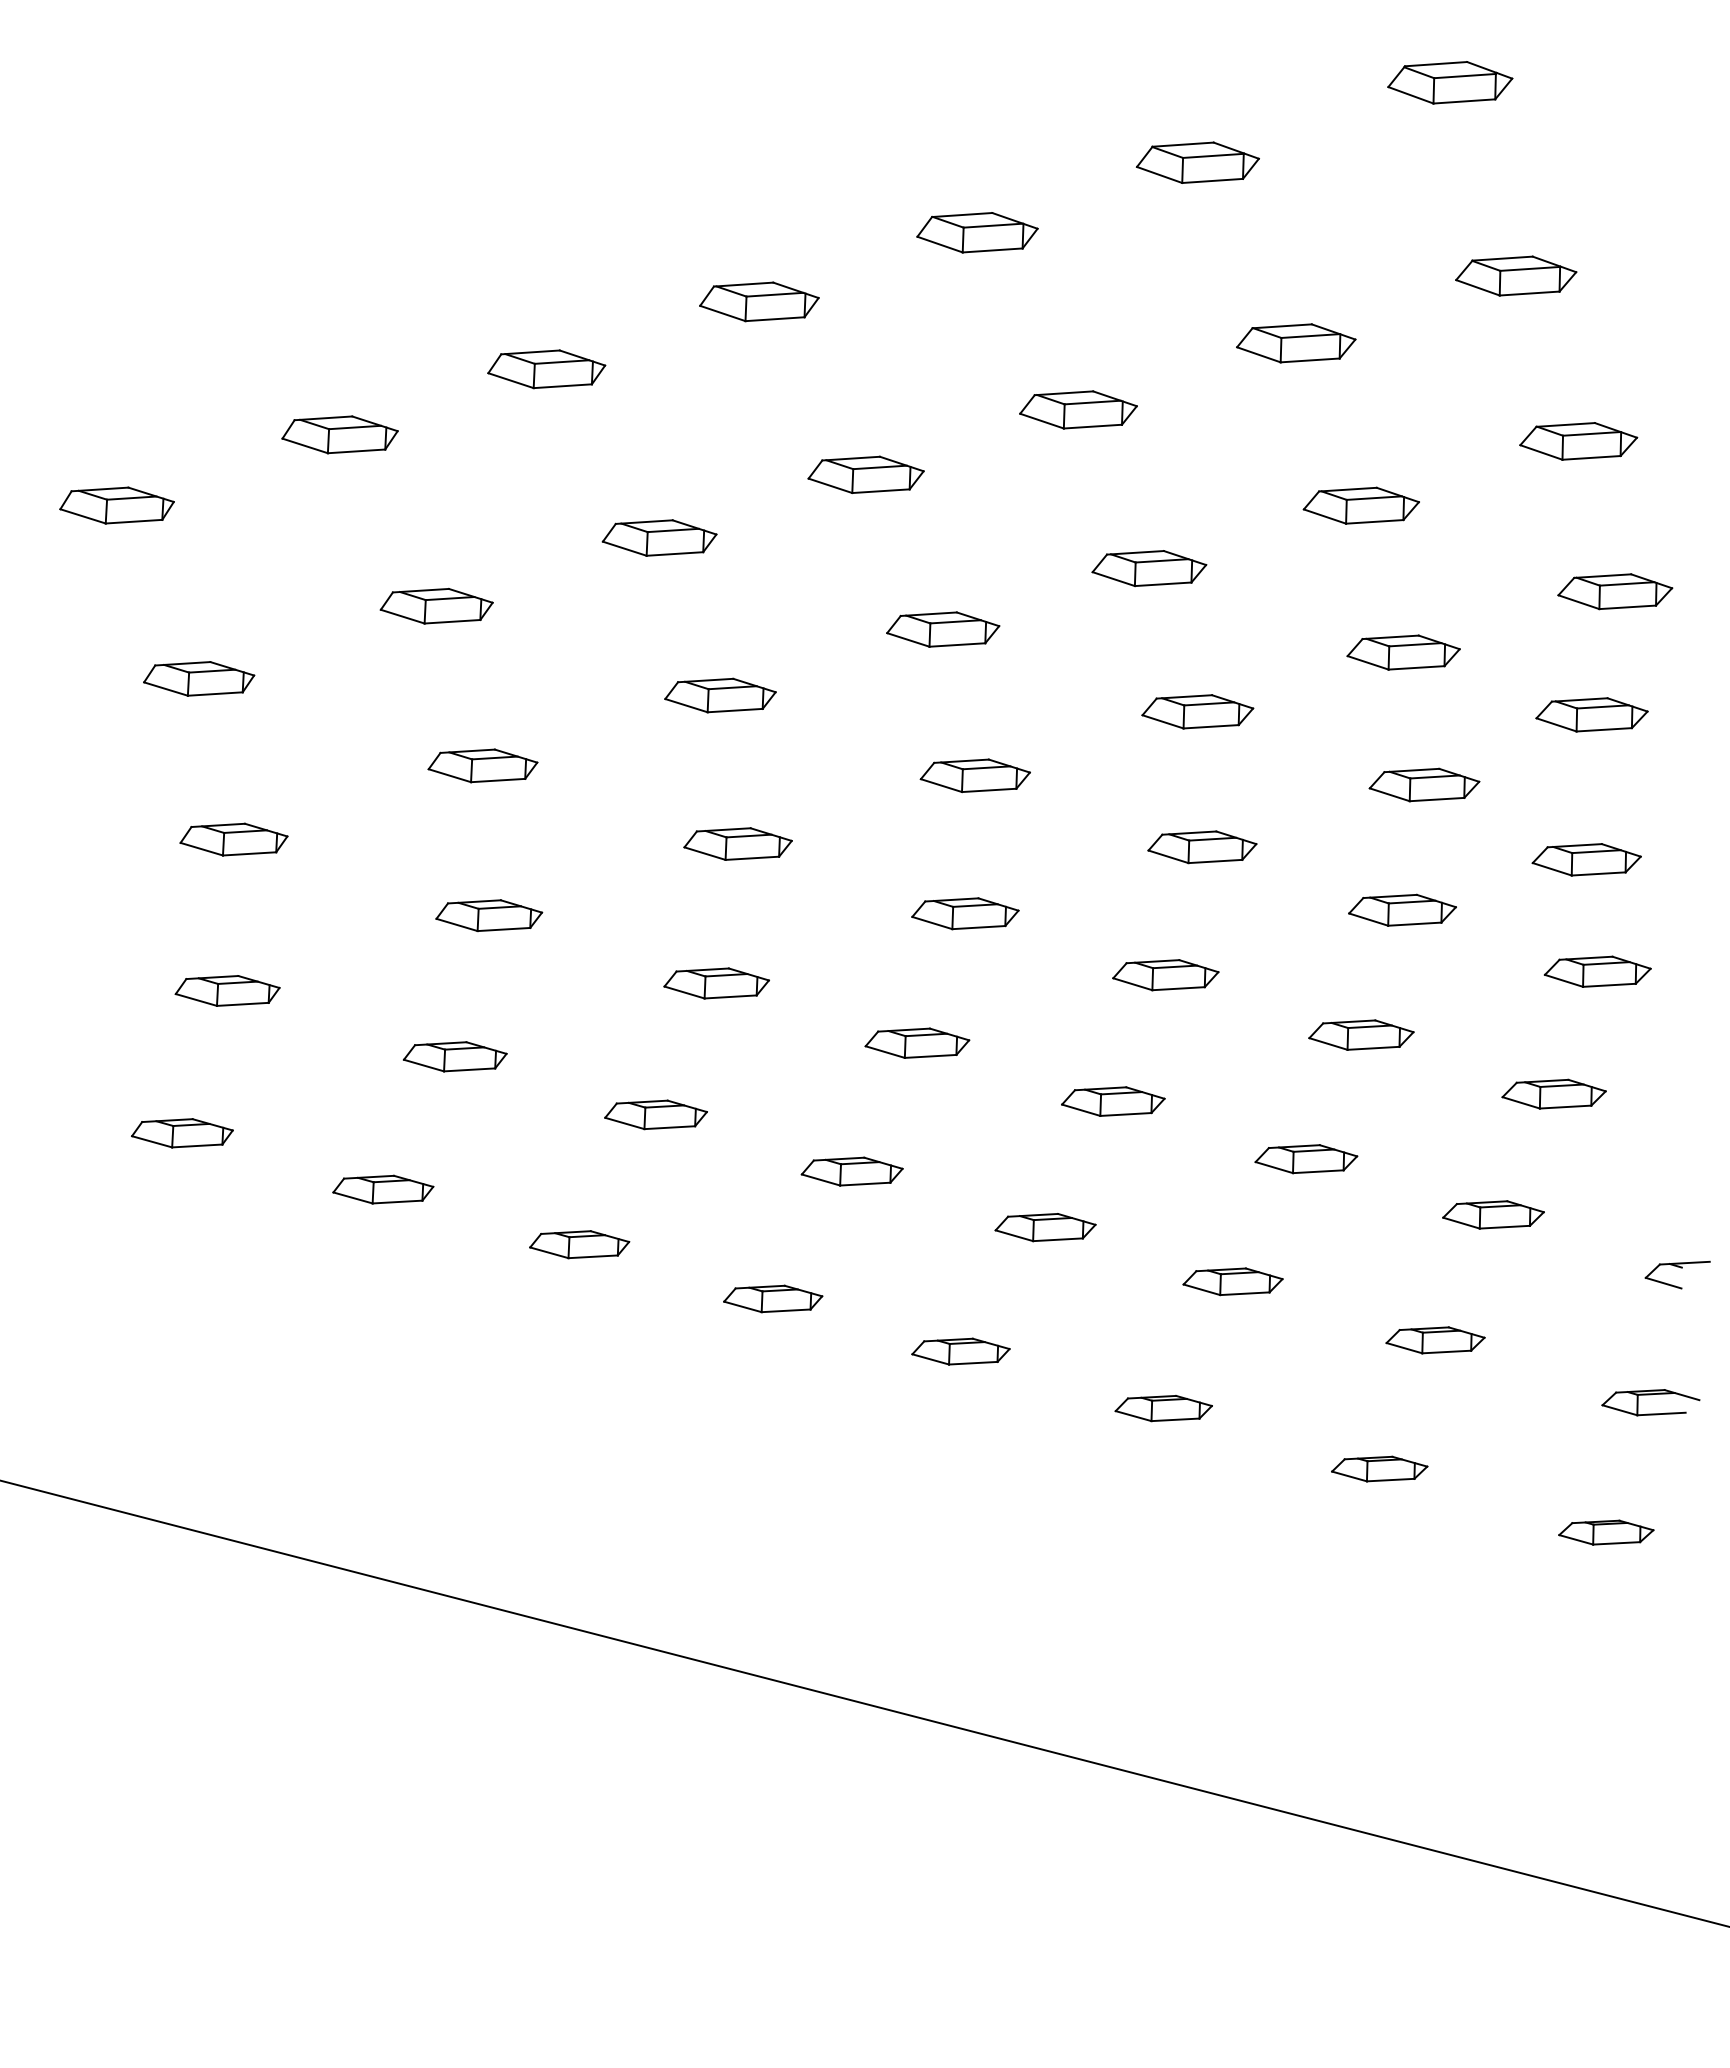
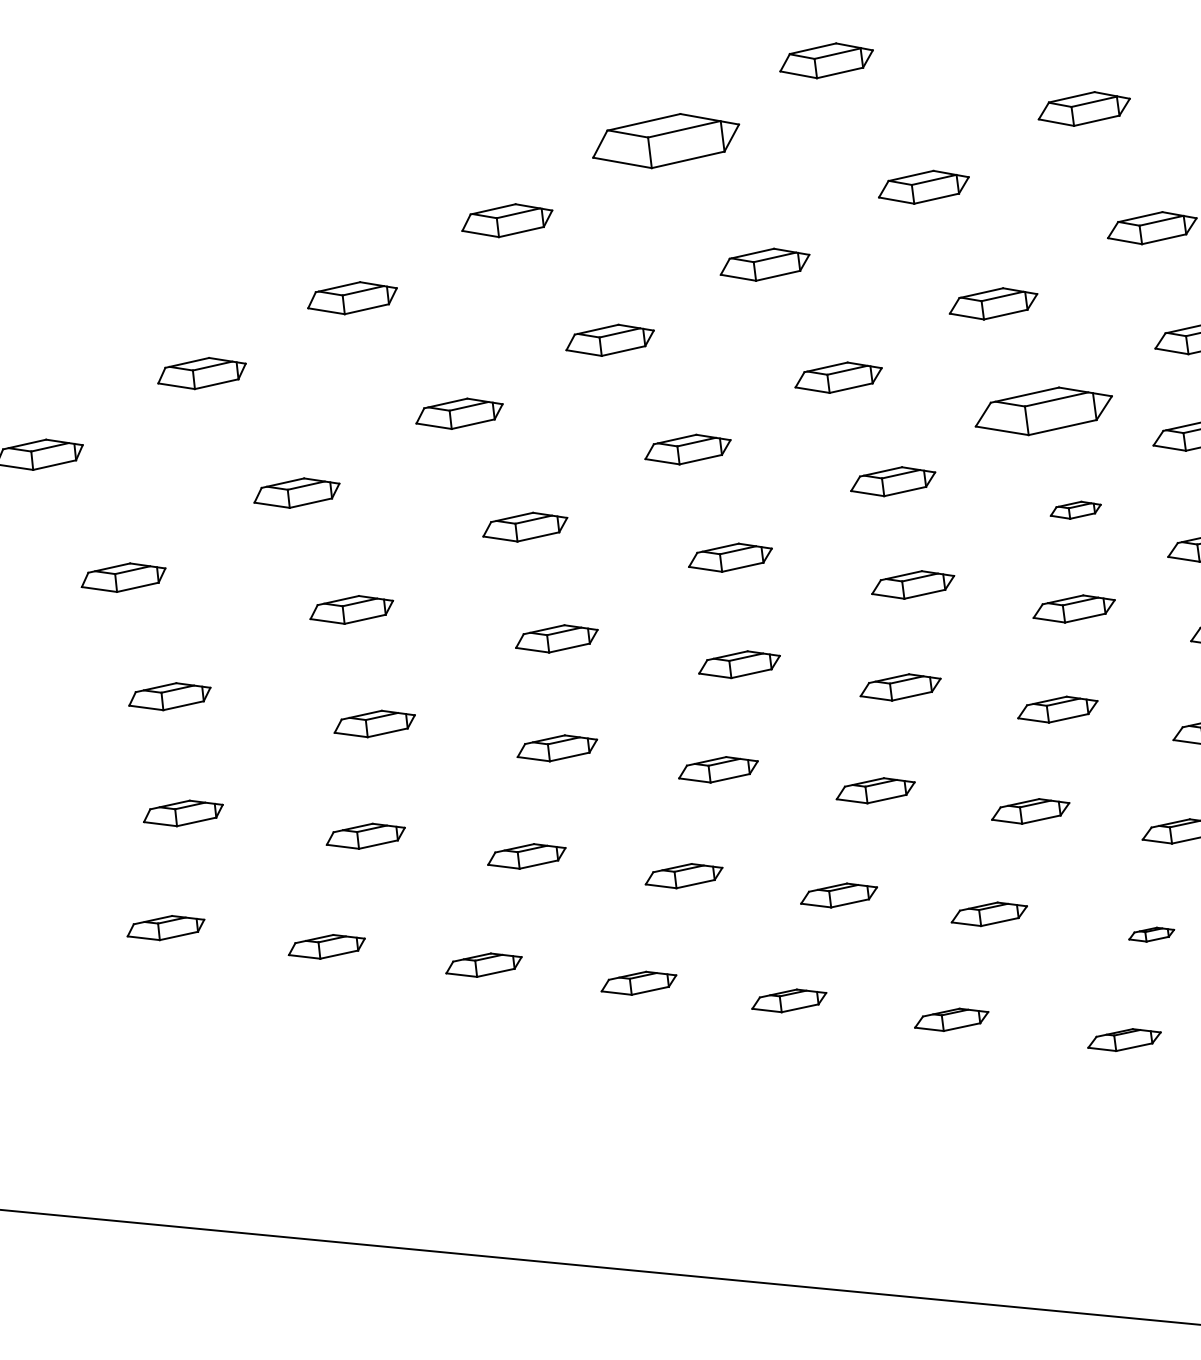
part: (977, 232) -> (666, 141), size x1.6
part: (1403, 652) -> (1043, 411), size x1.6
part: (1424, 784) -> (1075, 509), size x0.6
part: (1435, 1340) -> (1151, 934), size x0.6

